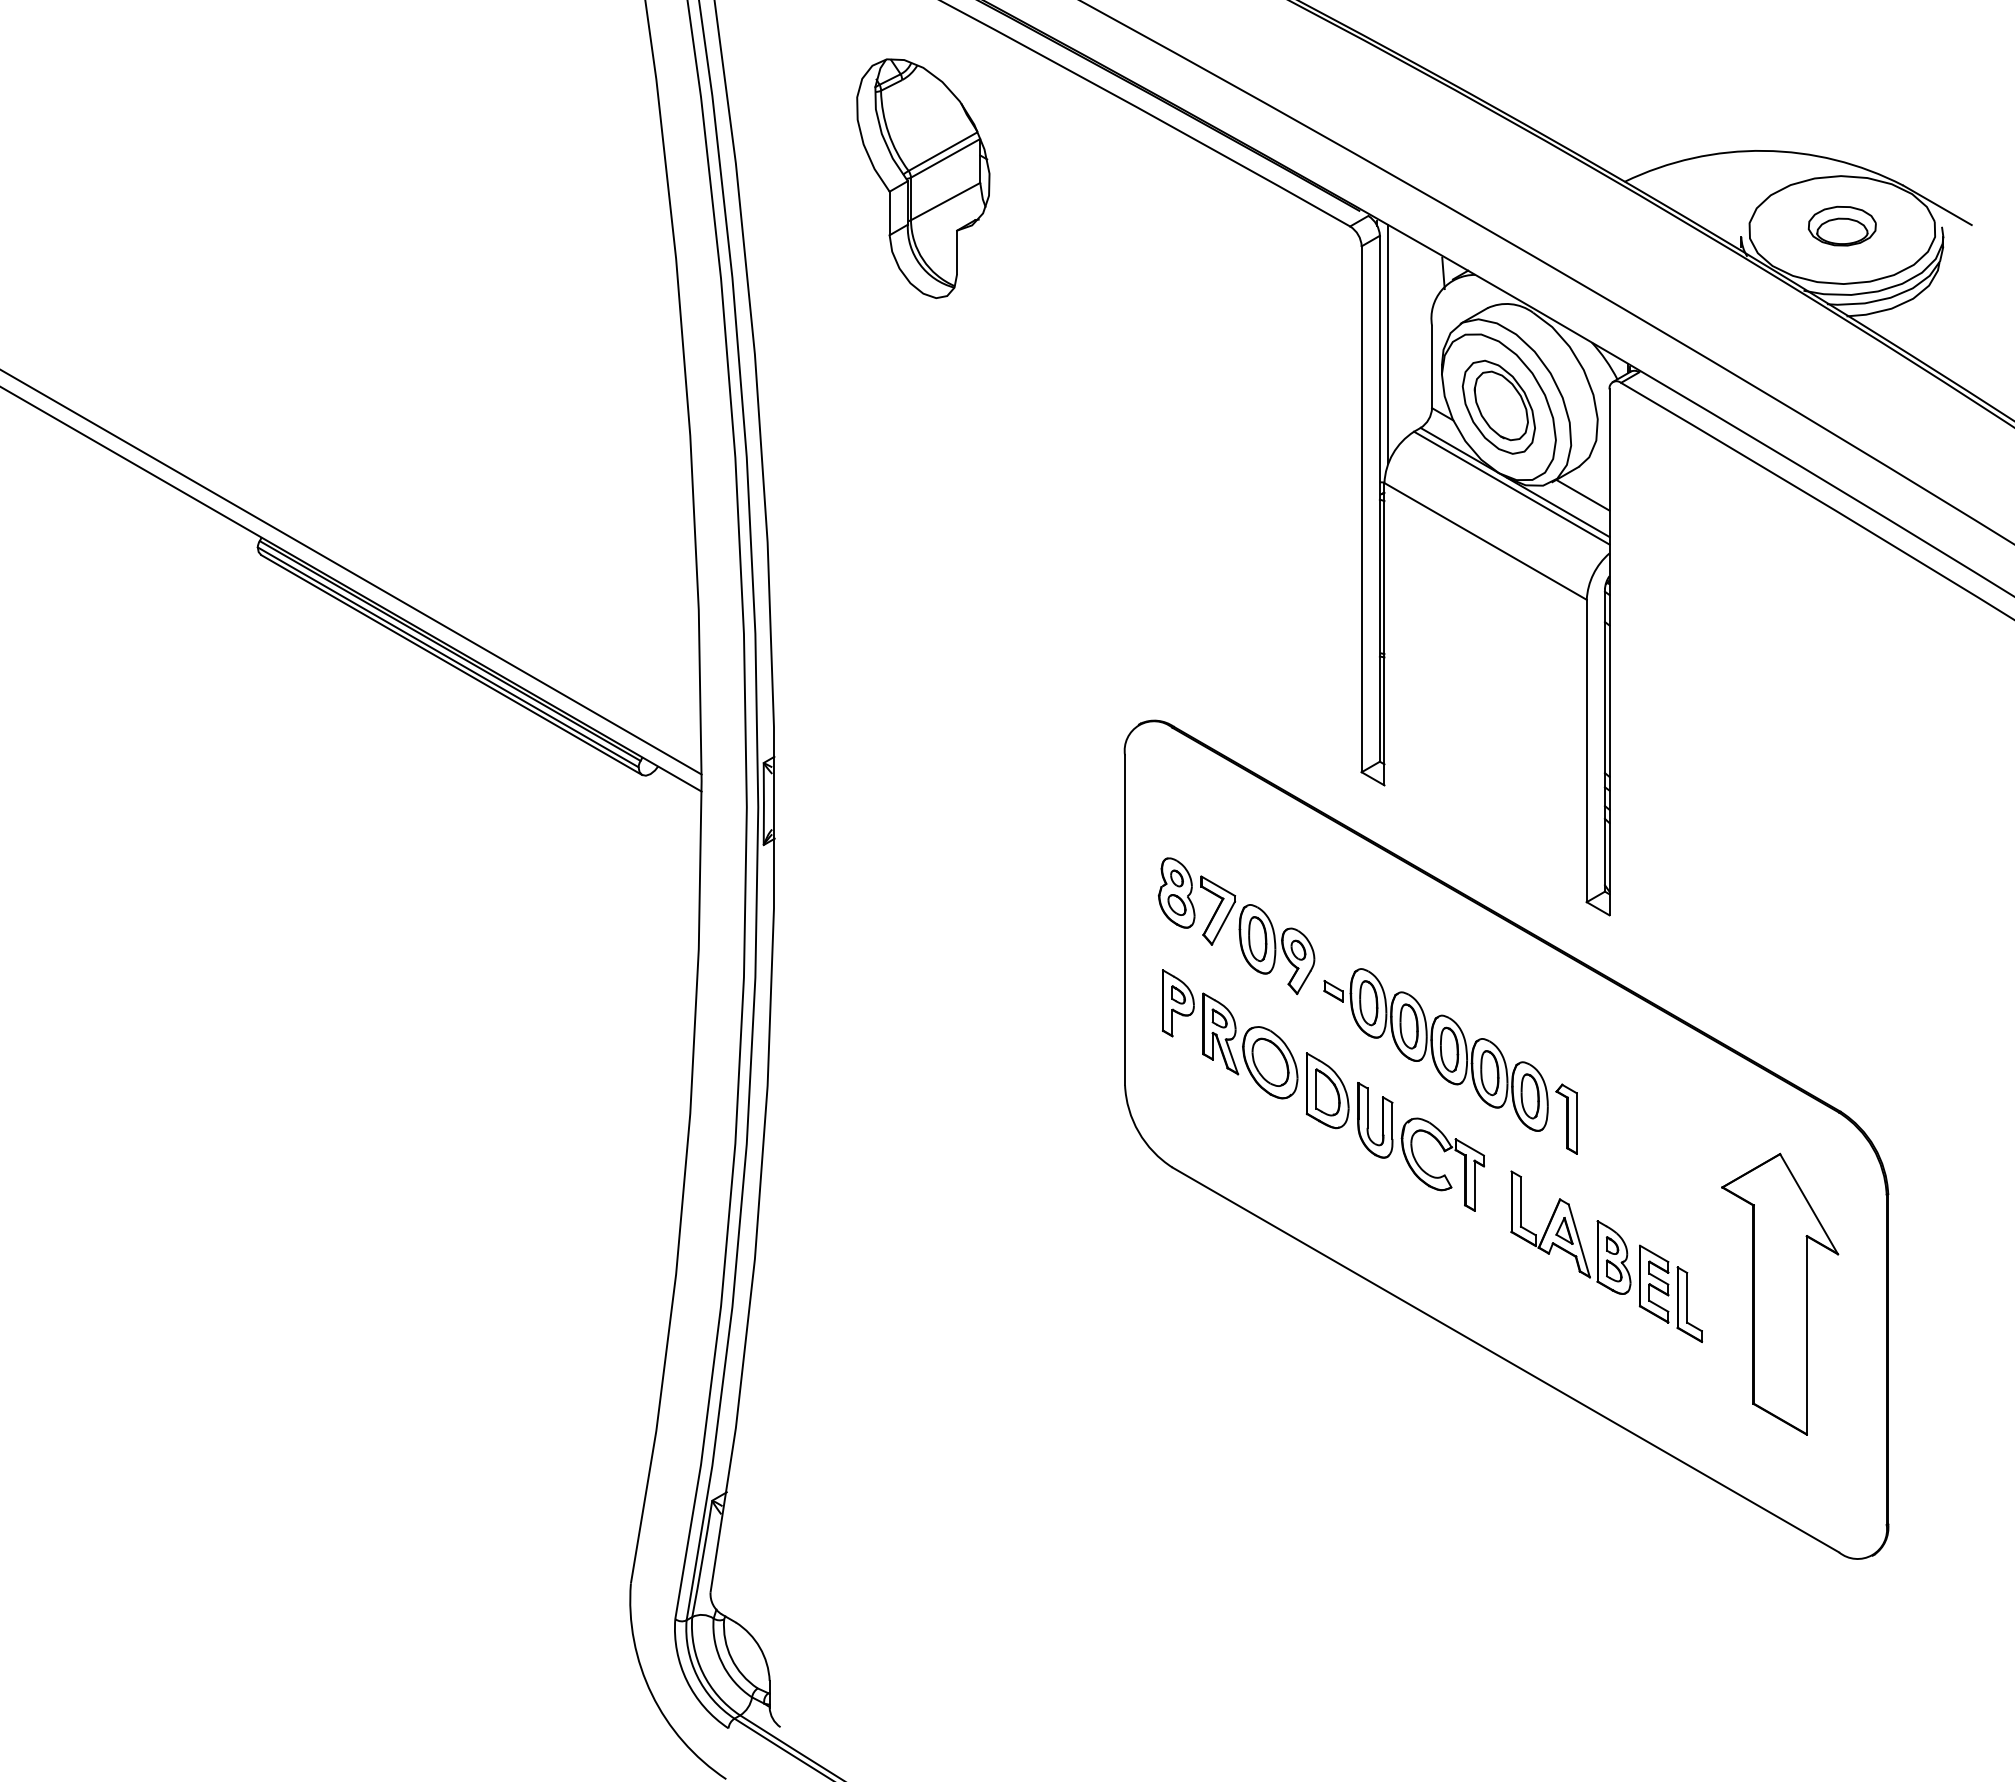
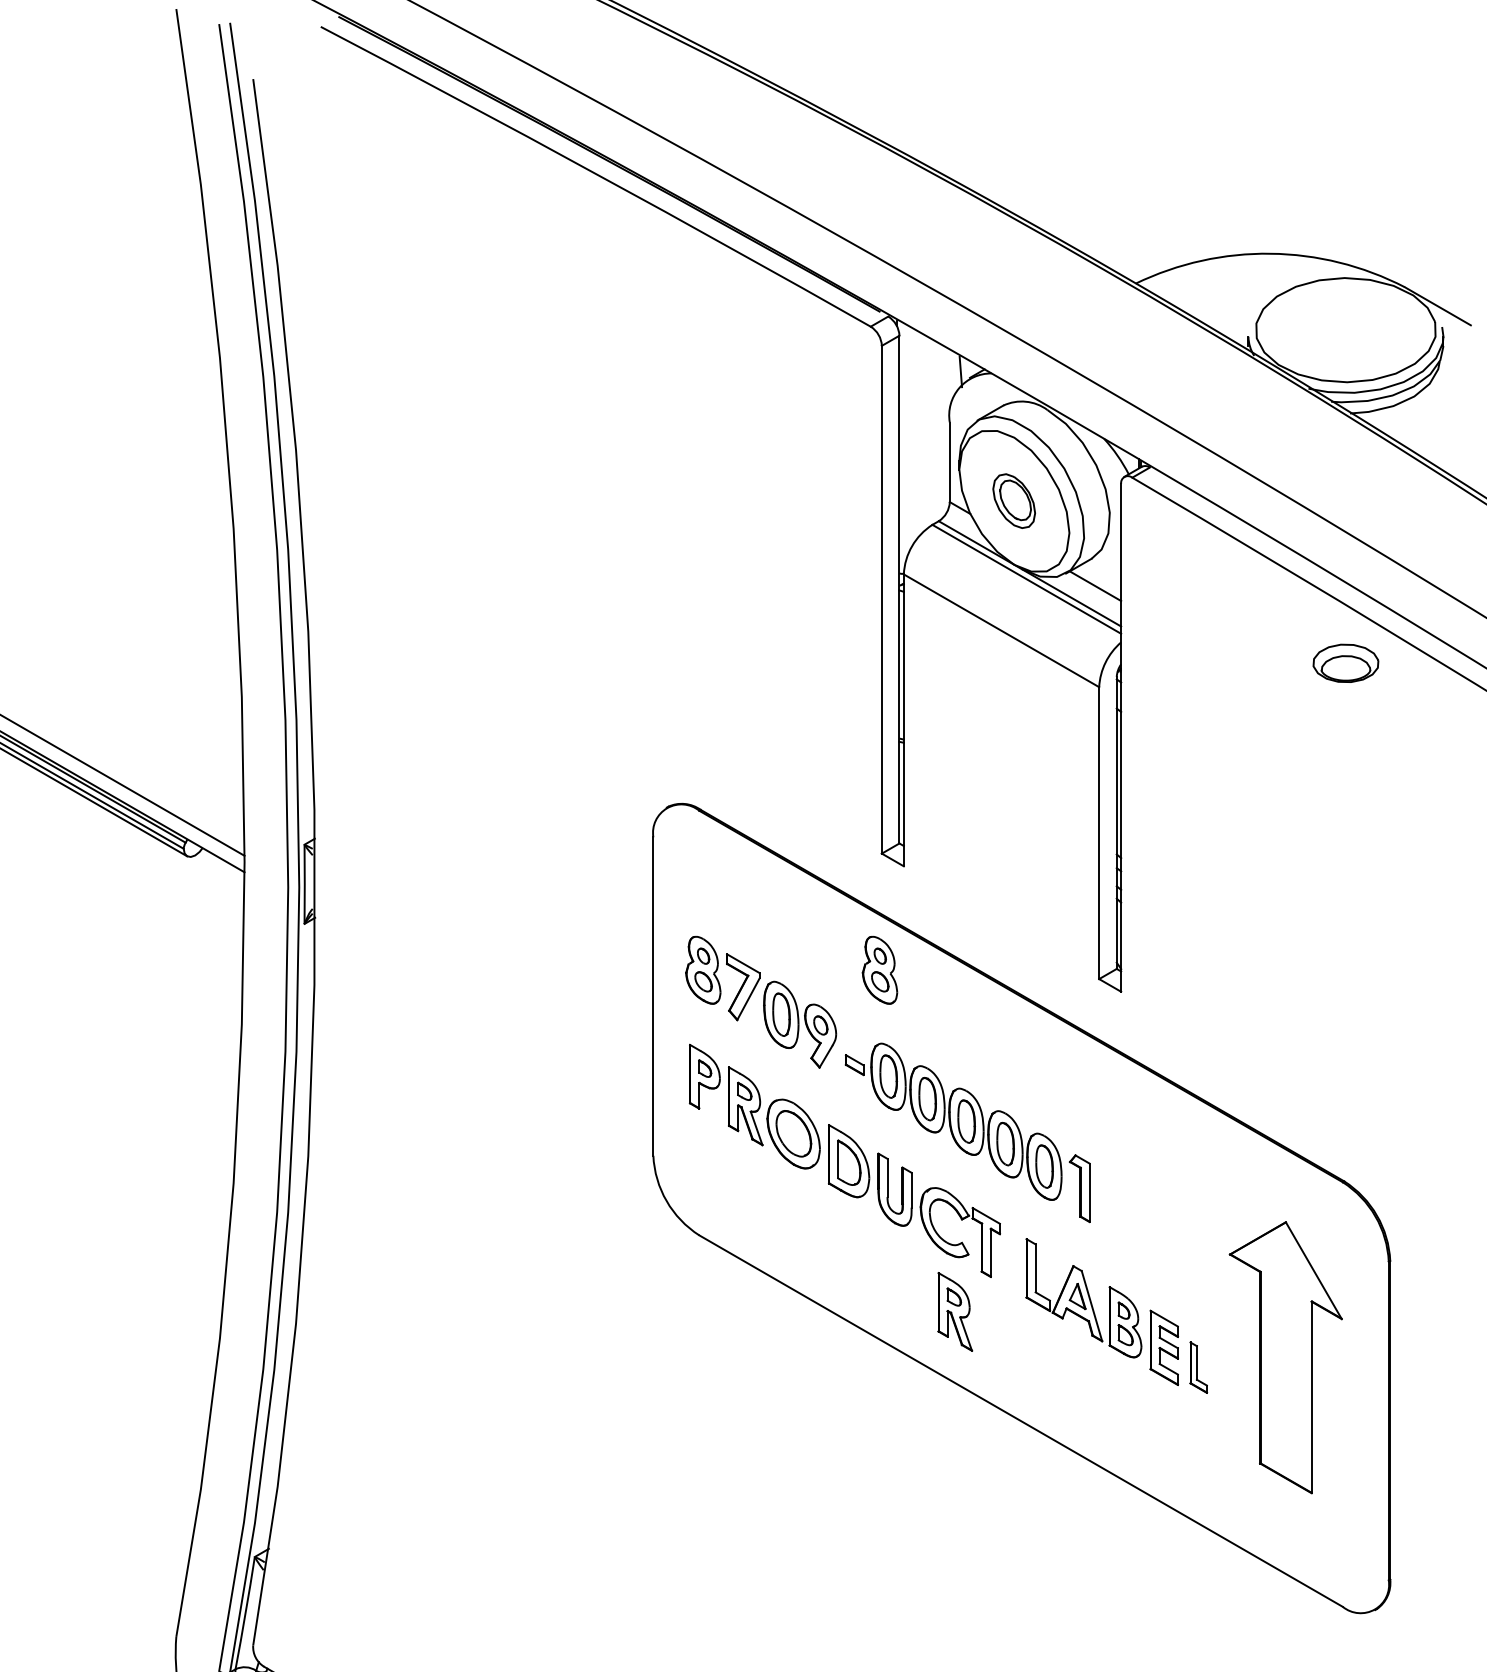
part: (923, 178) -> (458, 280), removed
part: (1841, 225) -> (1345, 662), moved
line: (1388, 344) -> (907, 440), removed
part: (1498, 406) -> (1013, 500), size x0.6
part: (1359, 892) -> (879, 969), added
part: (1437, 1246) -> (955, 1311), added
part: (1689, 1304) -> (1198, 1367), size x0.7

